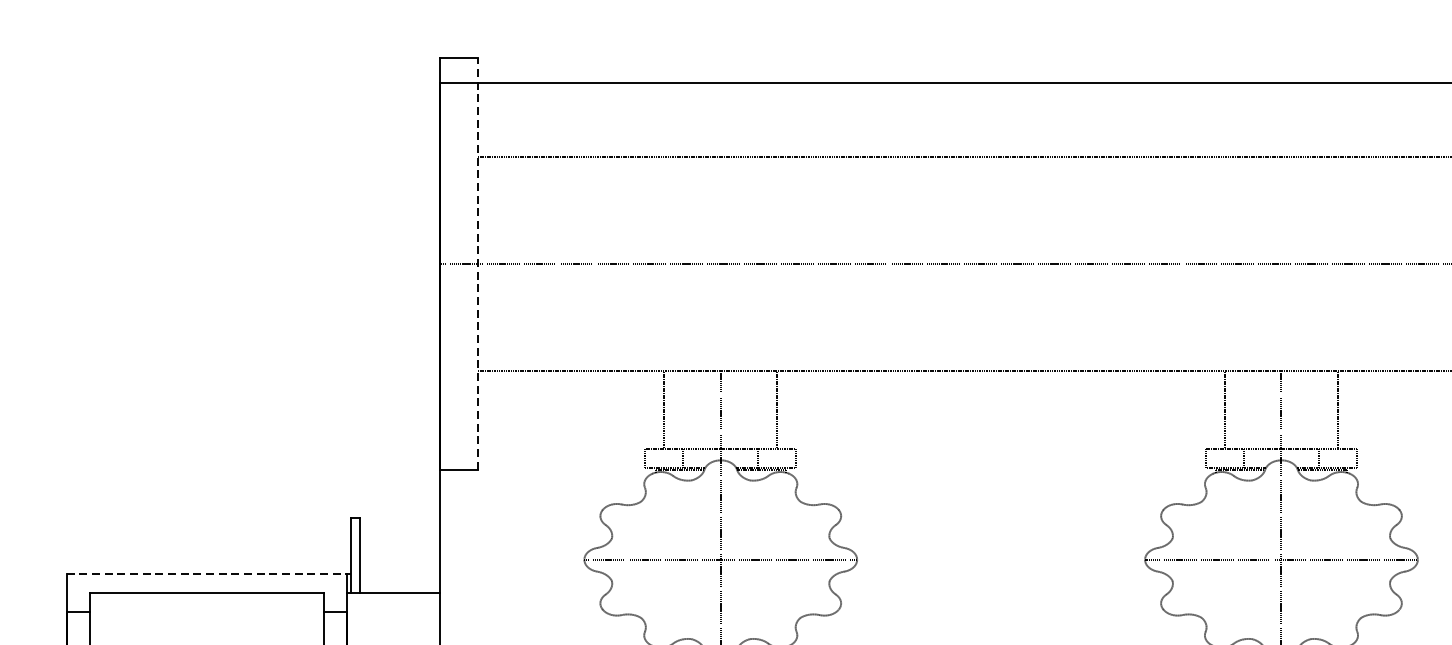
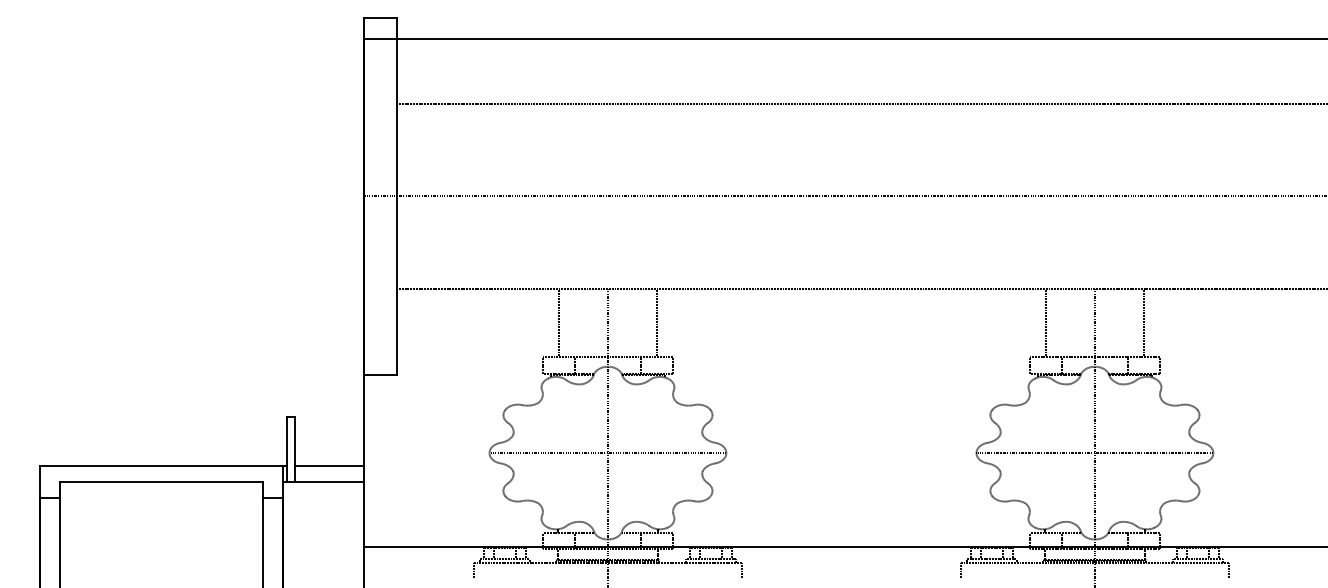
line: (477, 264) -> (396, 196), dashed -> solid
line: (209, 574) -> (163, 465), dashed -> solid
line: (400, 574) -> (329, 465), added

